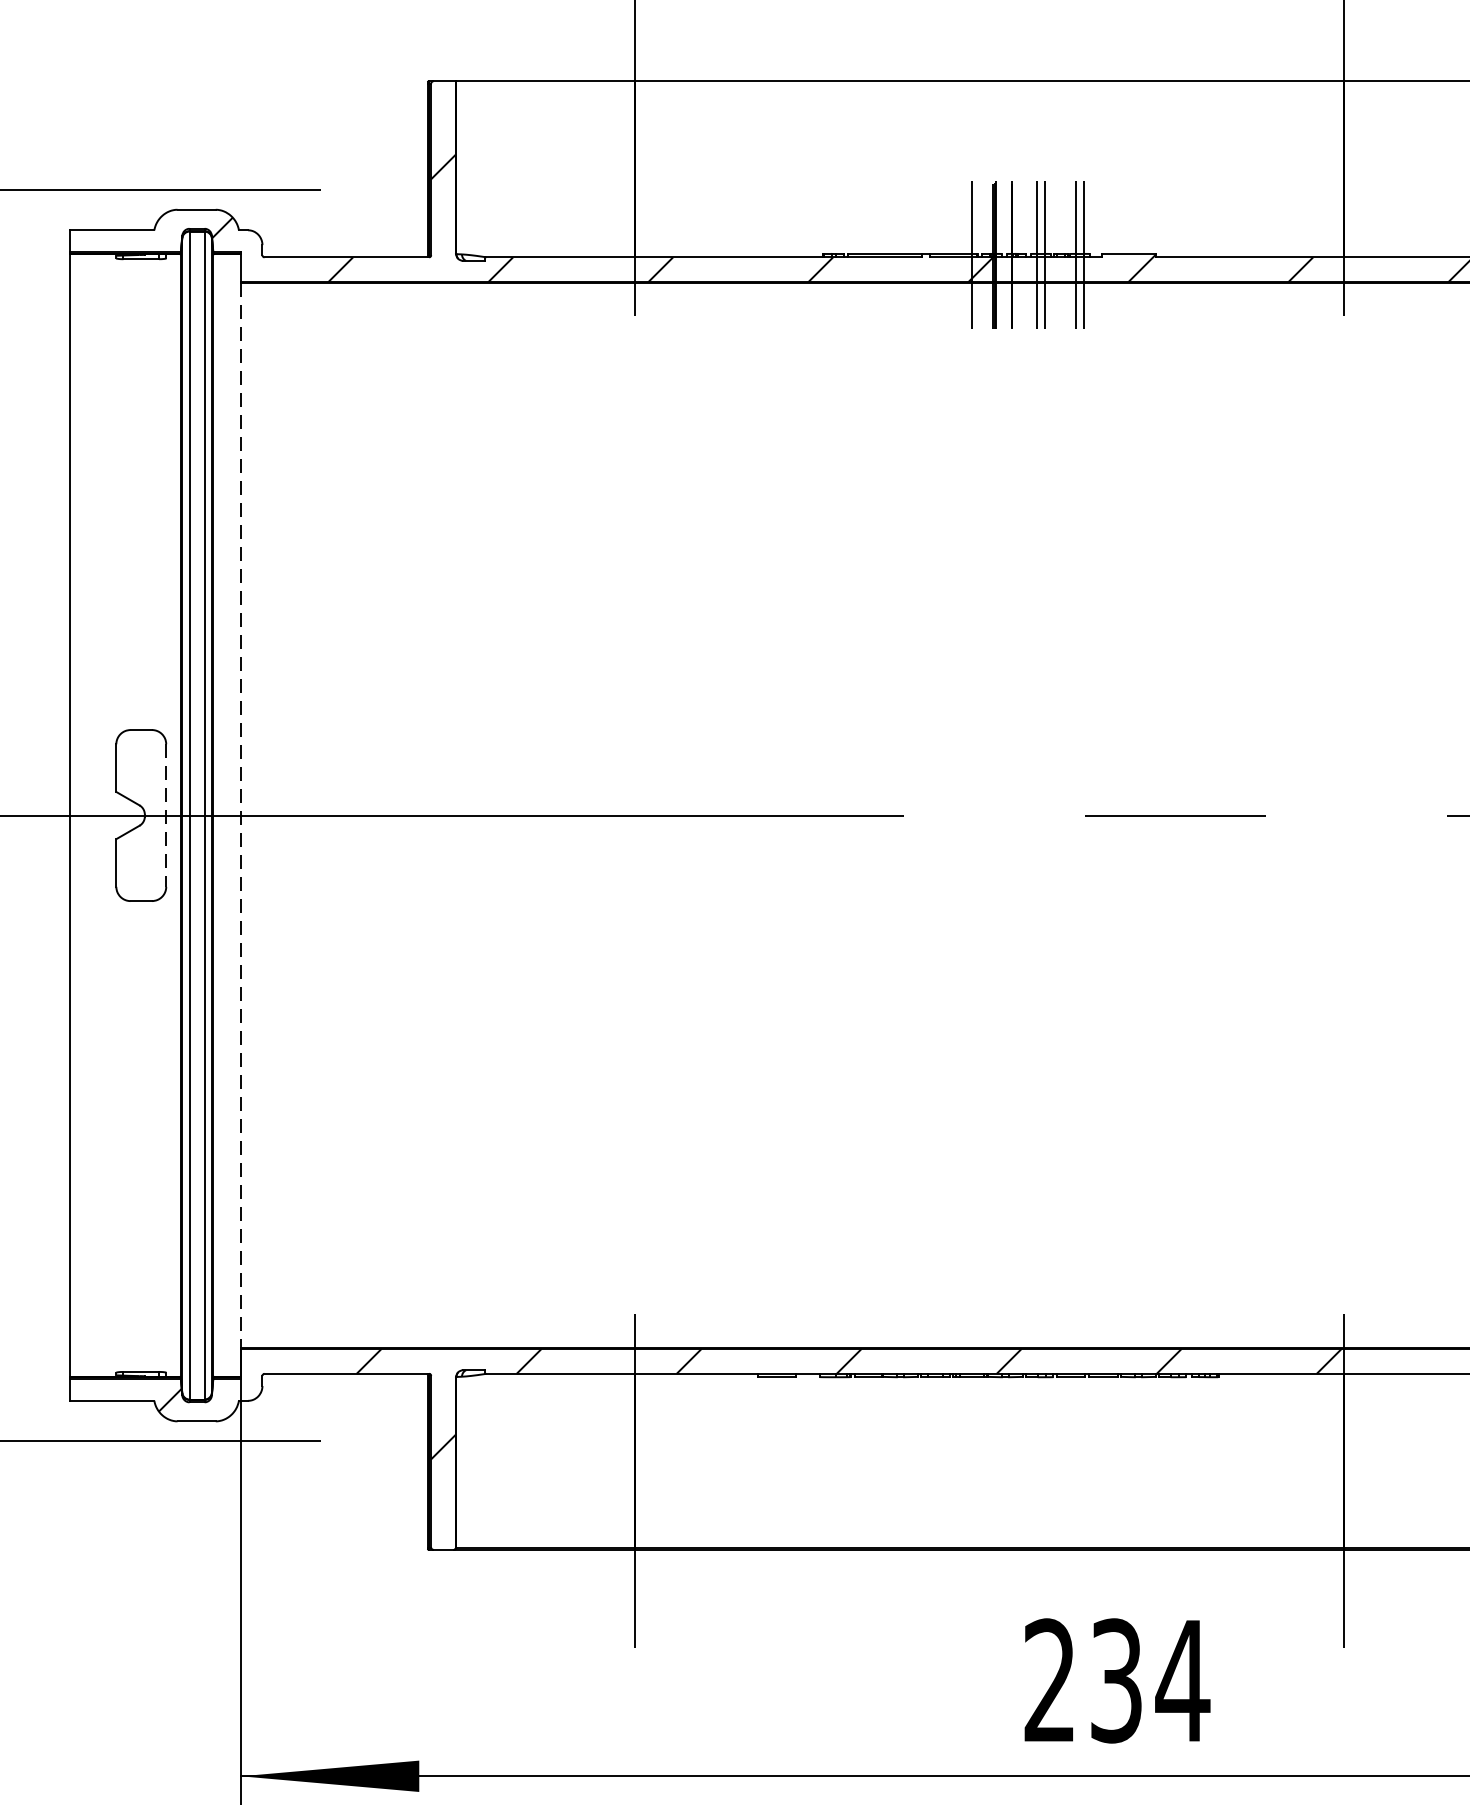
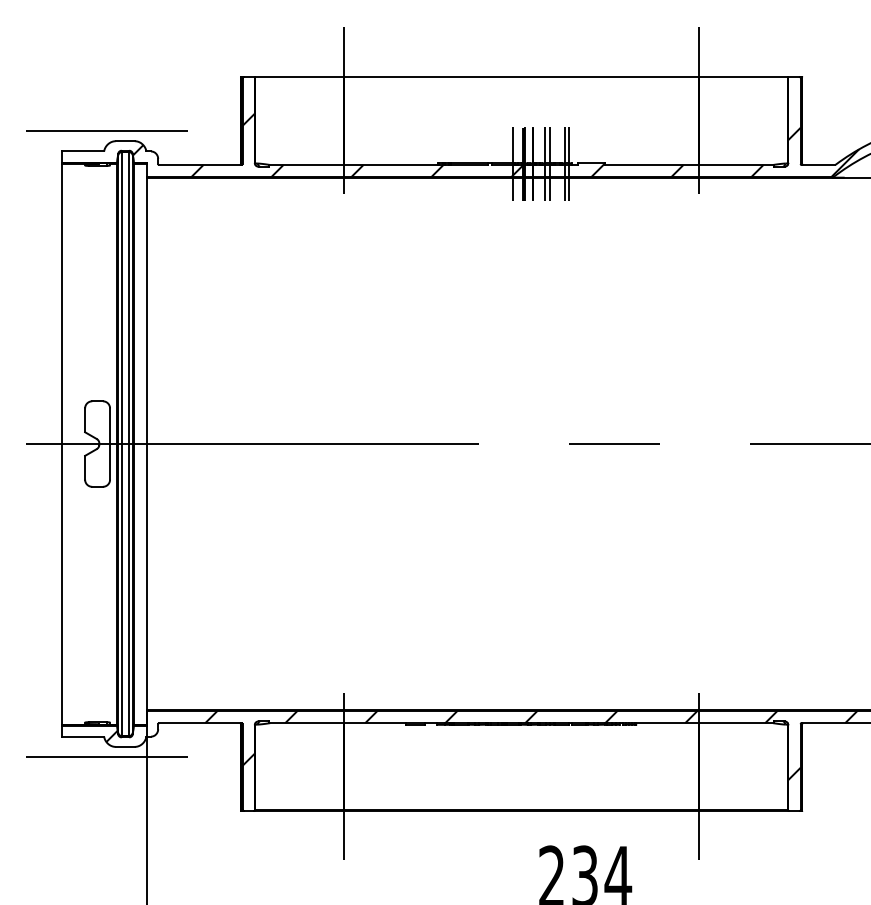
line: (167, 816) -> (110, 444), dashed -> solid
line: (241, 816) -> (147, 444), dashed -> solid

